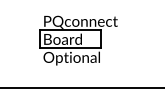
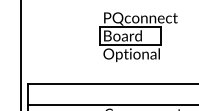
part: (78, 39) -> (138, 36), moved

